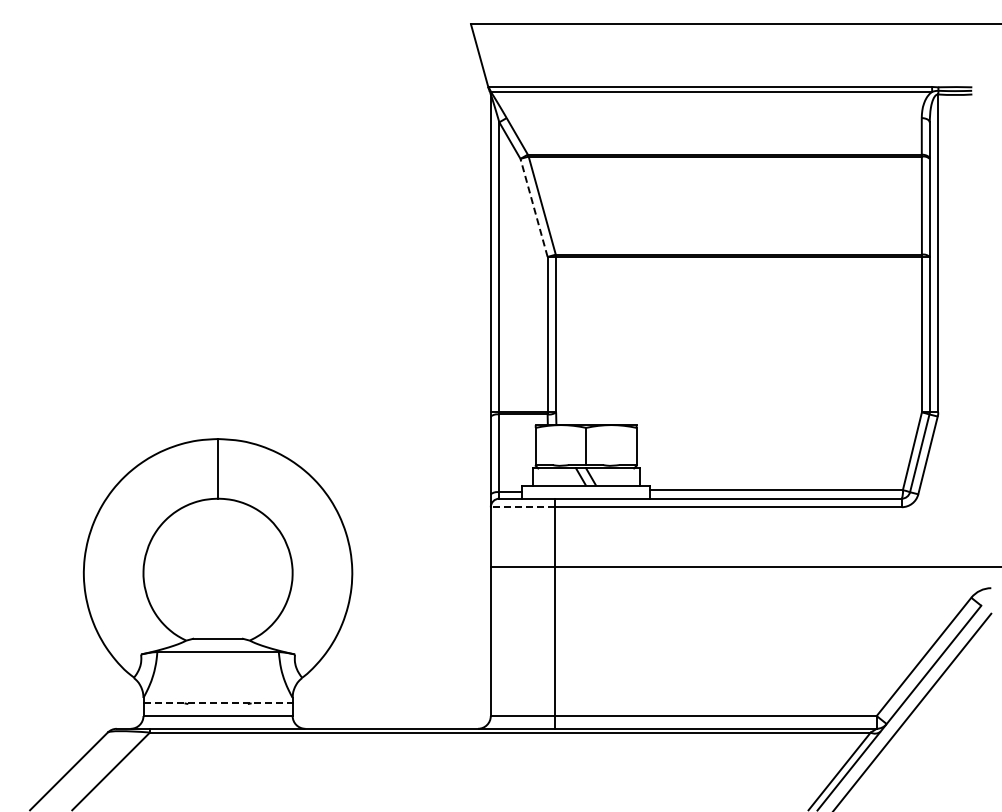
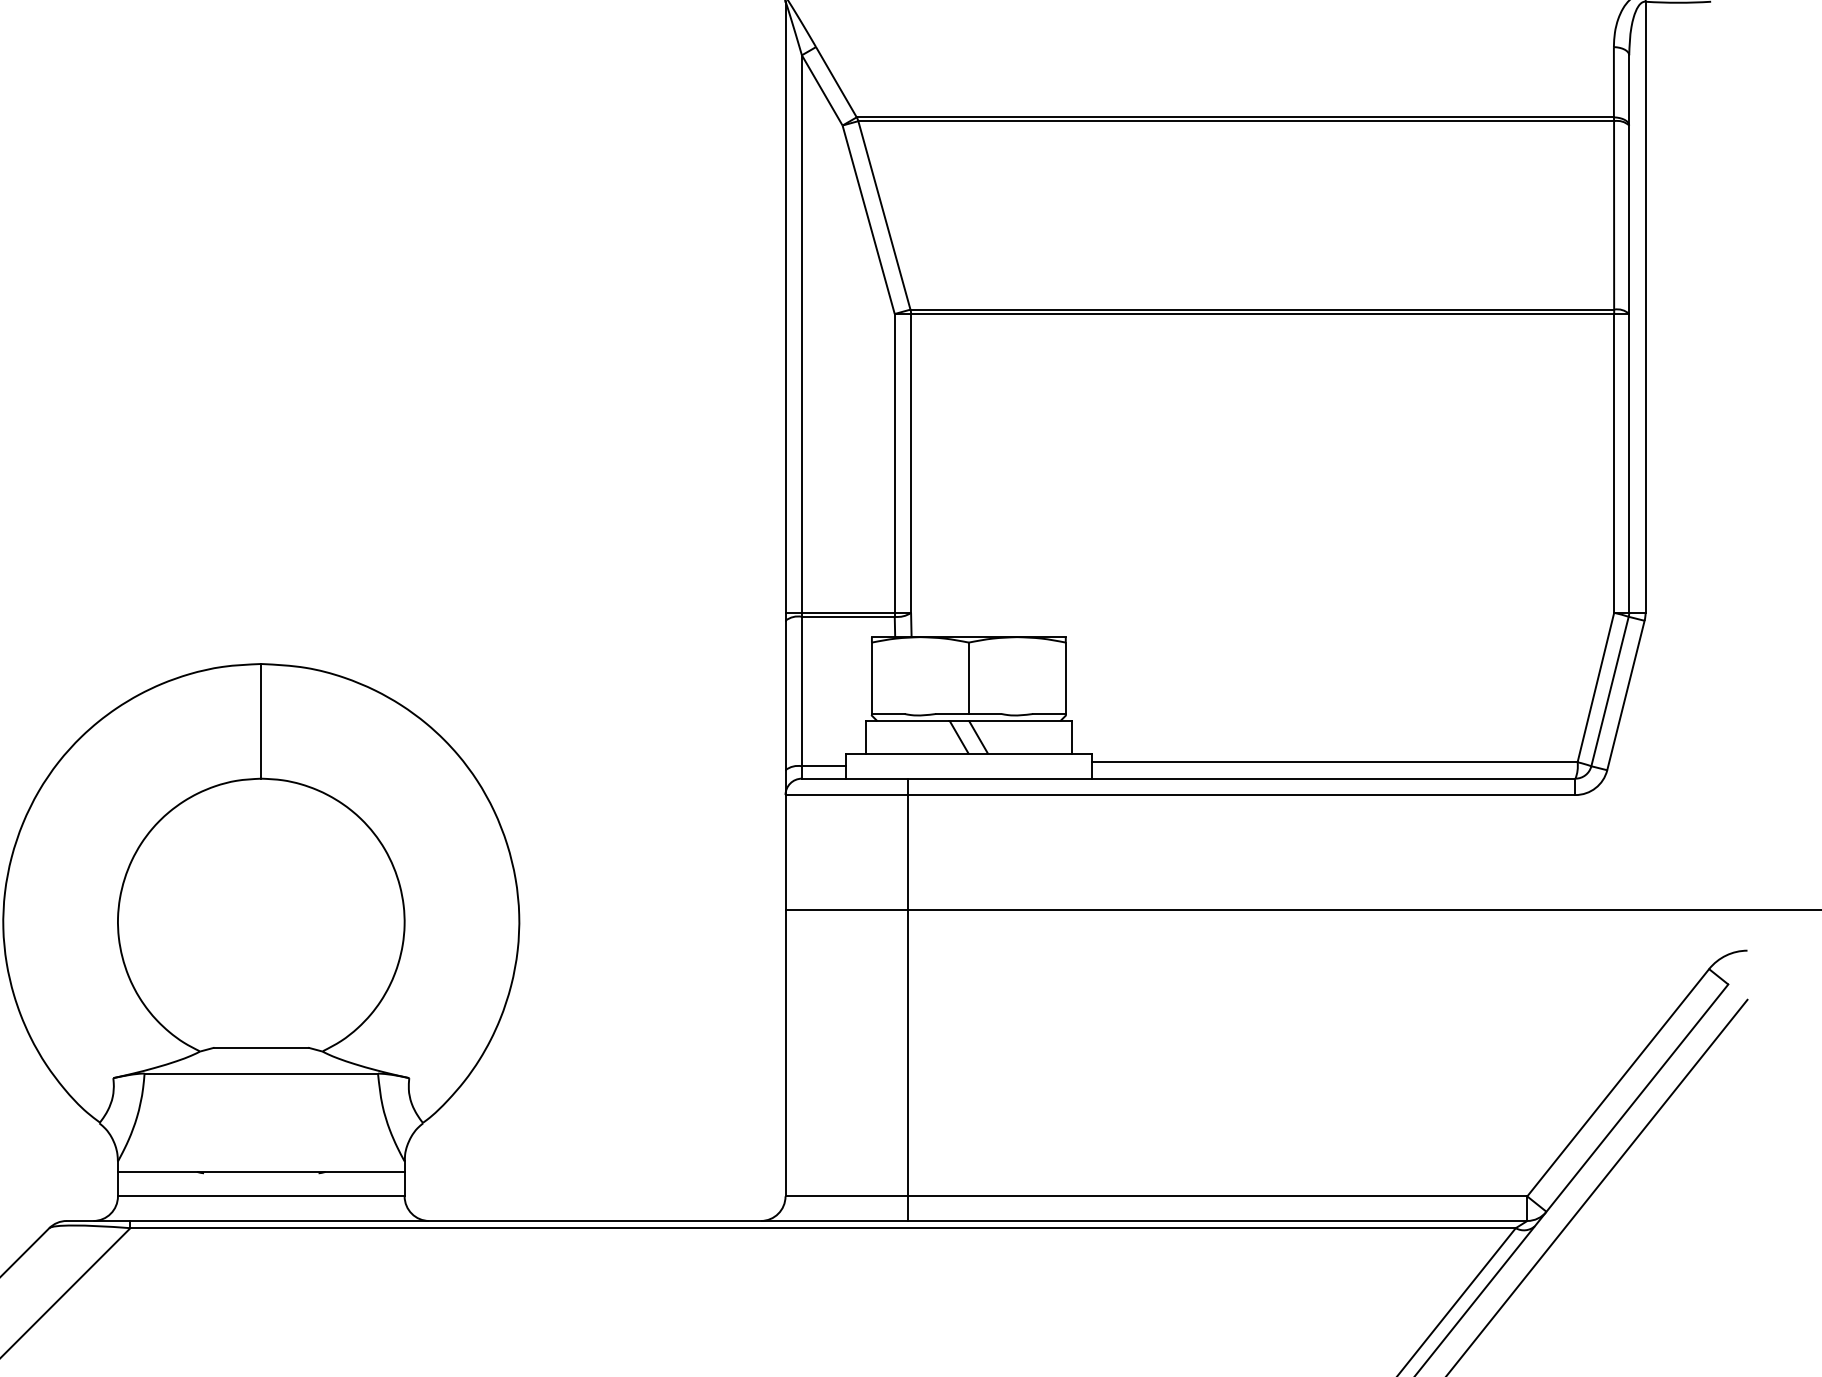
line: (534, 207) -> (869, 218), dashed -> solid
line: (522, 507) -> (846, 795), dashed -> solid
line: (218, 703) -> (262, 1172), dashed -> solid

